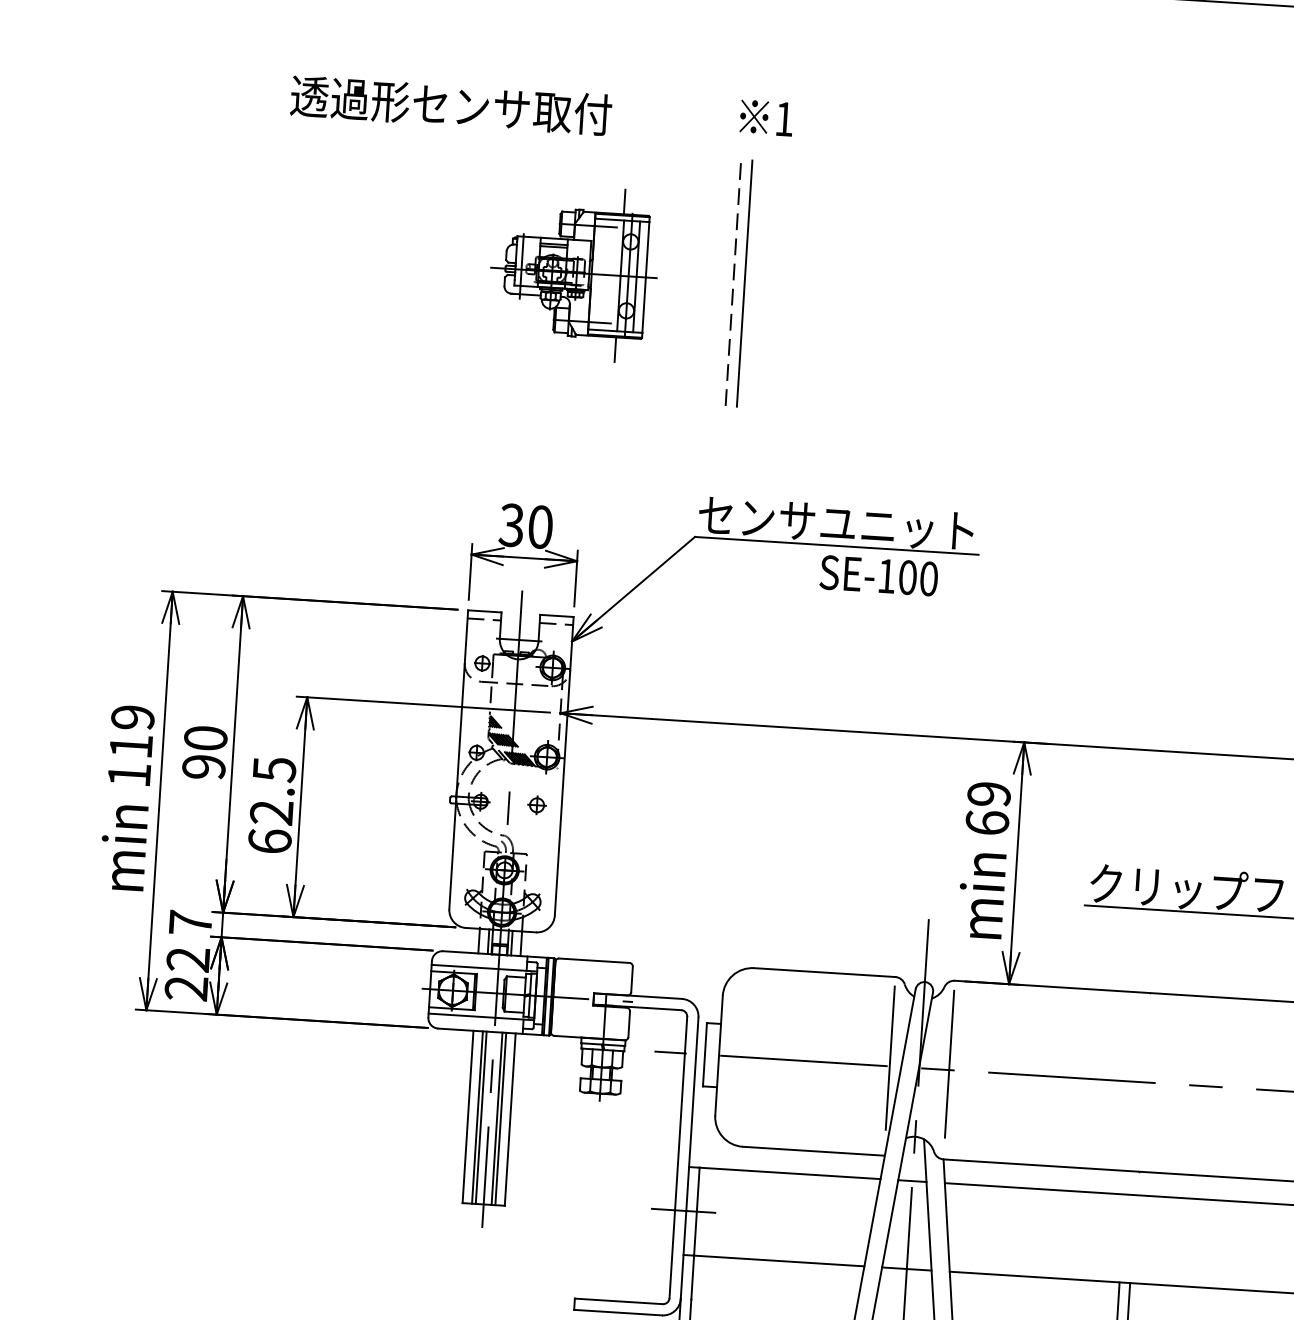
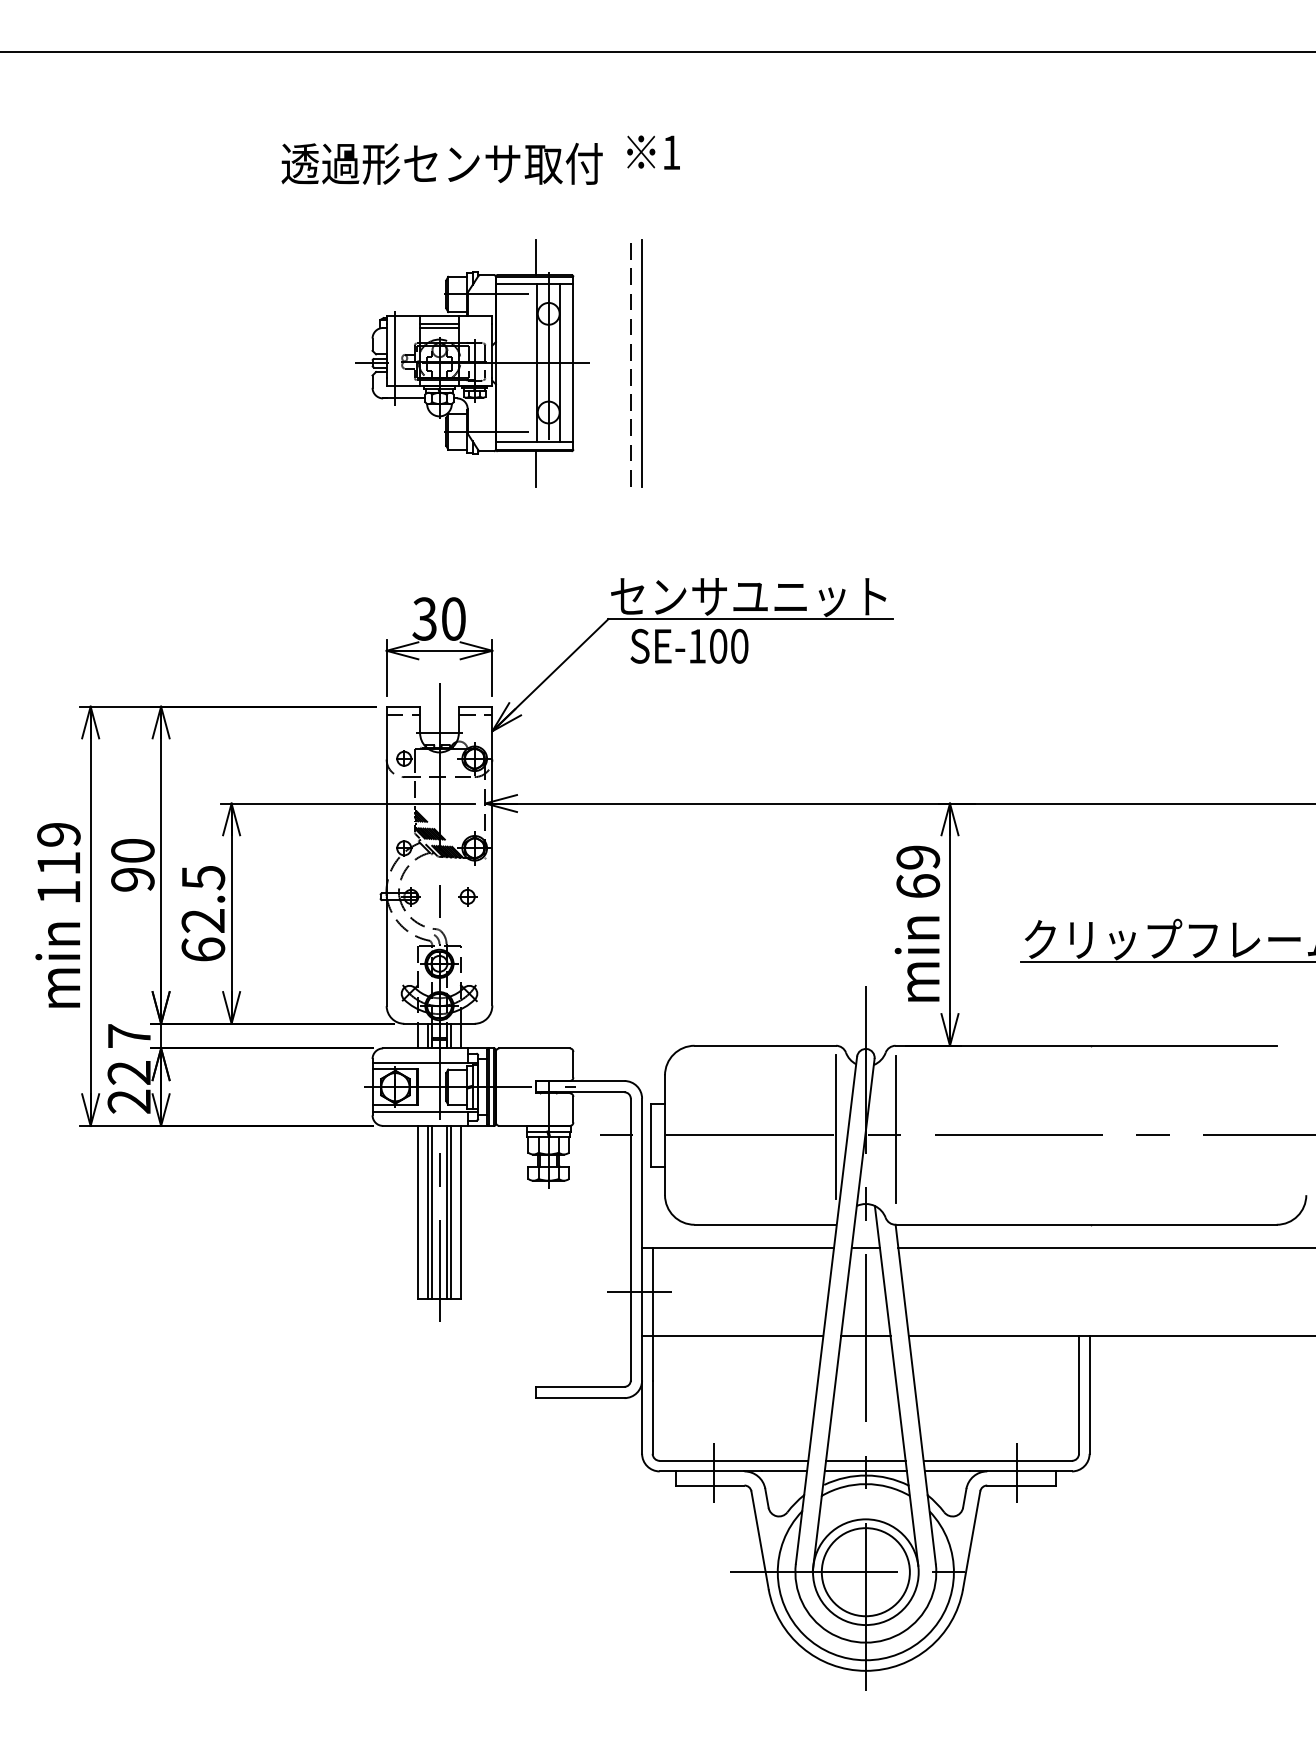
text: (450, 105) -> (441, 163), moved
text: (766, 117) -> (653, 152), moved
part: (575, 273) -> (472, 363), size x1.43
text: (879, 574) -> (689, 645), moved

